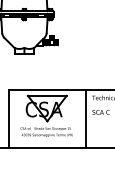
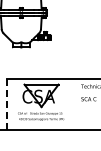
line: (8, 118) -> (7, 104), solid -> dashed
line: (85, 118) -> (75, 104), removed

